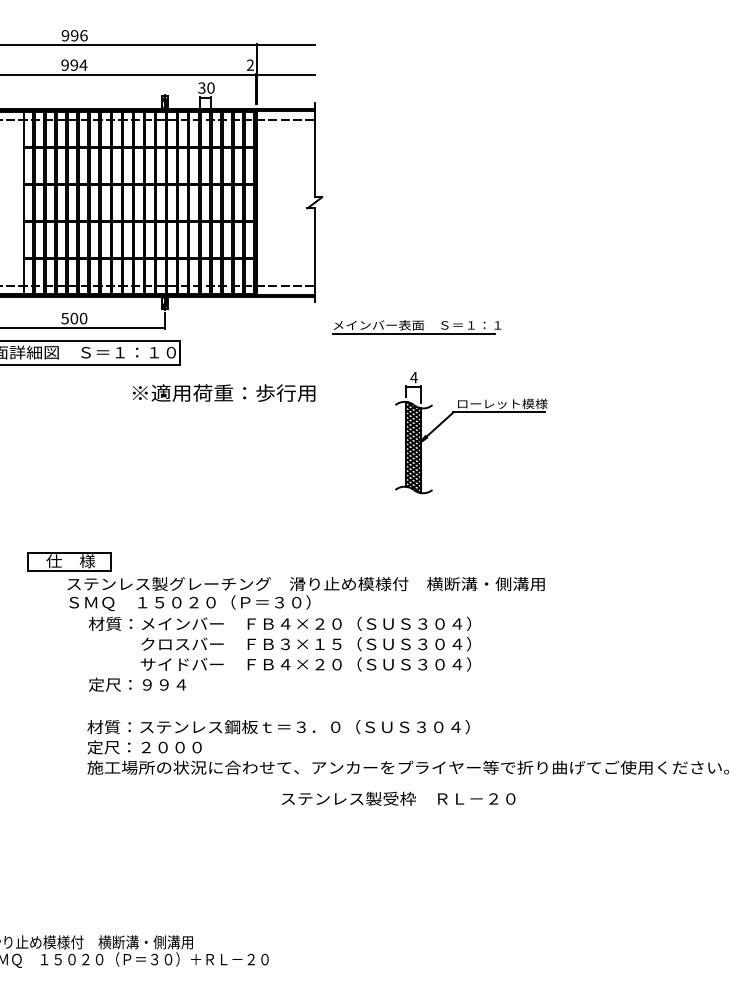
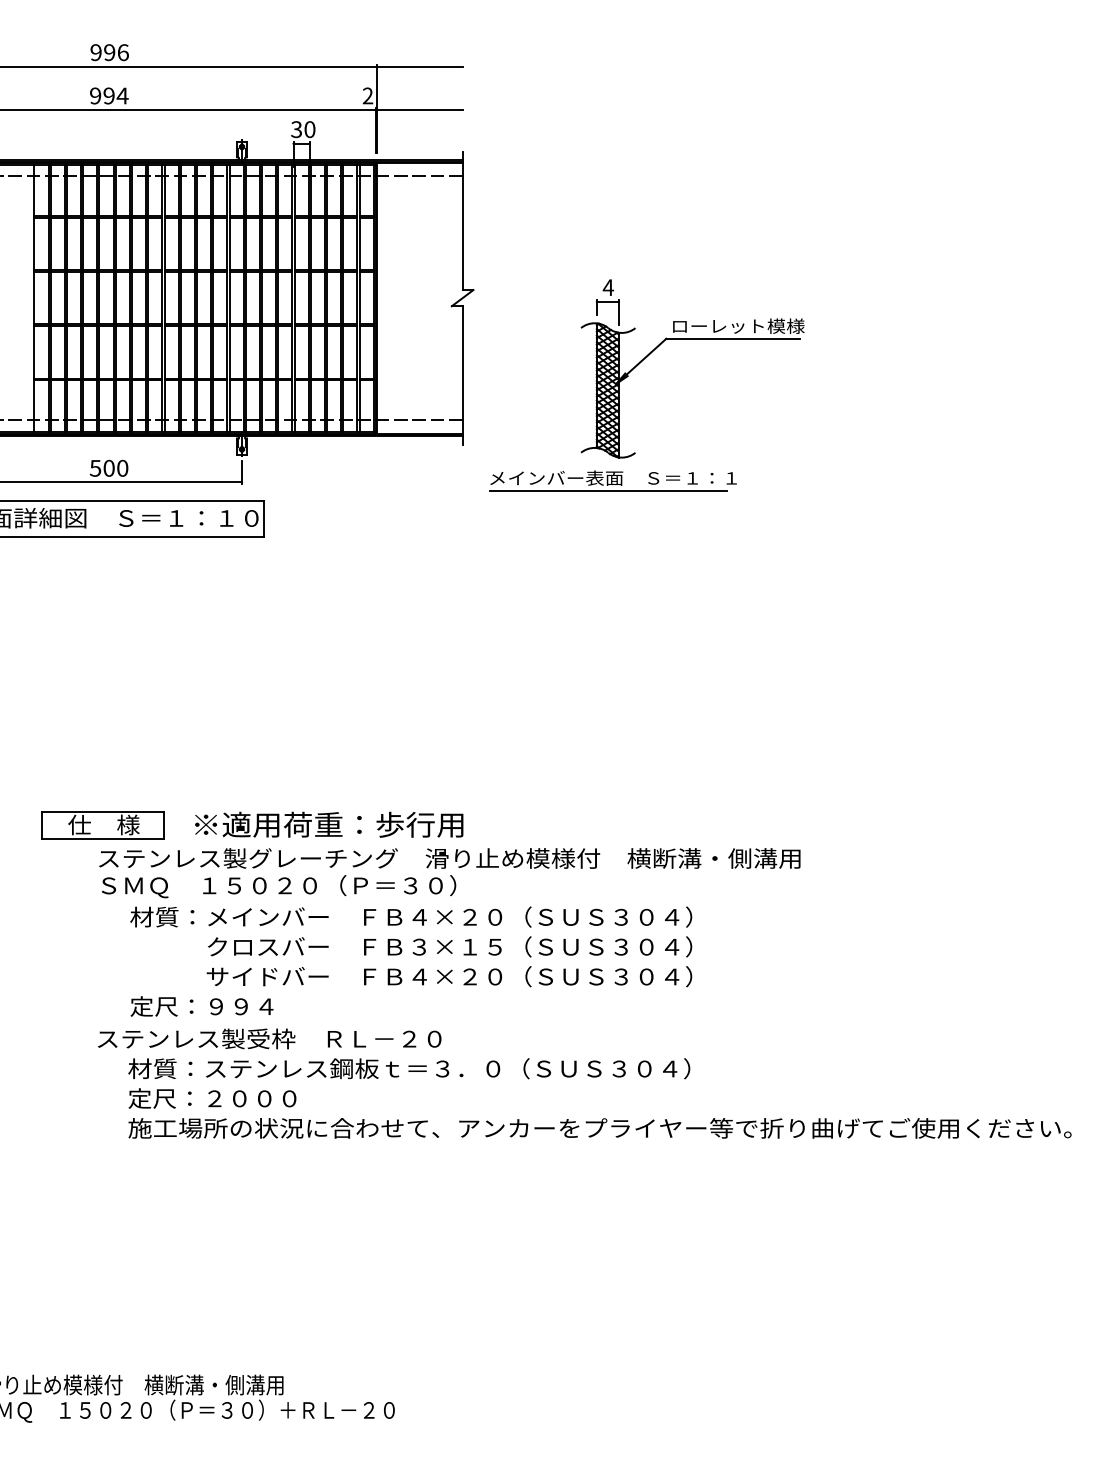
text: (223, 392) -> (328, 823), moved
part: (471, 412) -> (692, 338), moved
text: (398, 798) -> (269, 1038), moved

